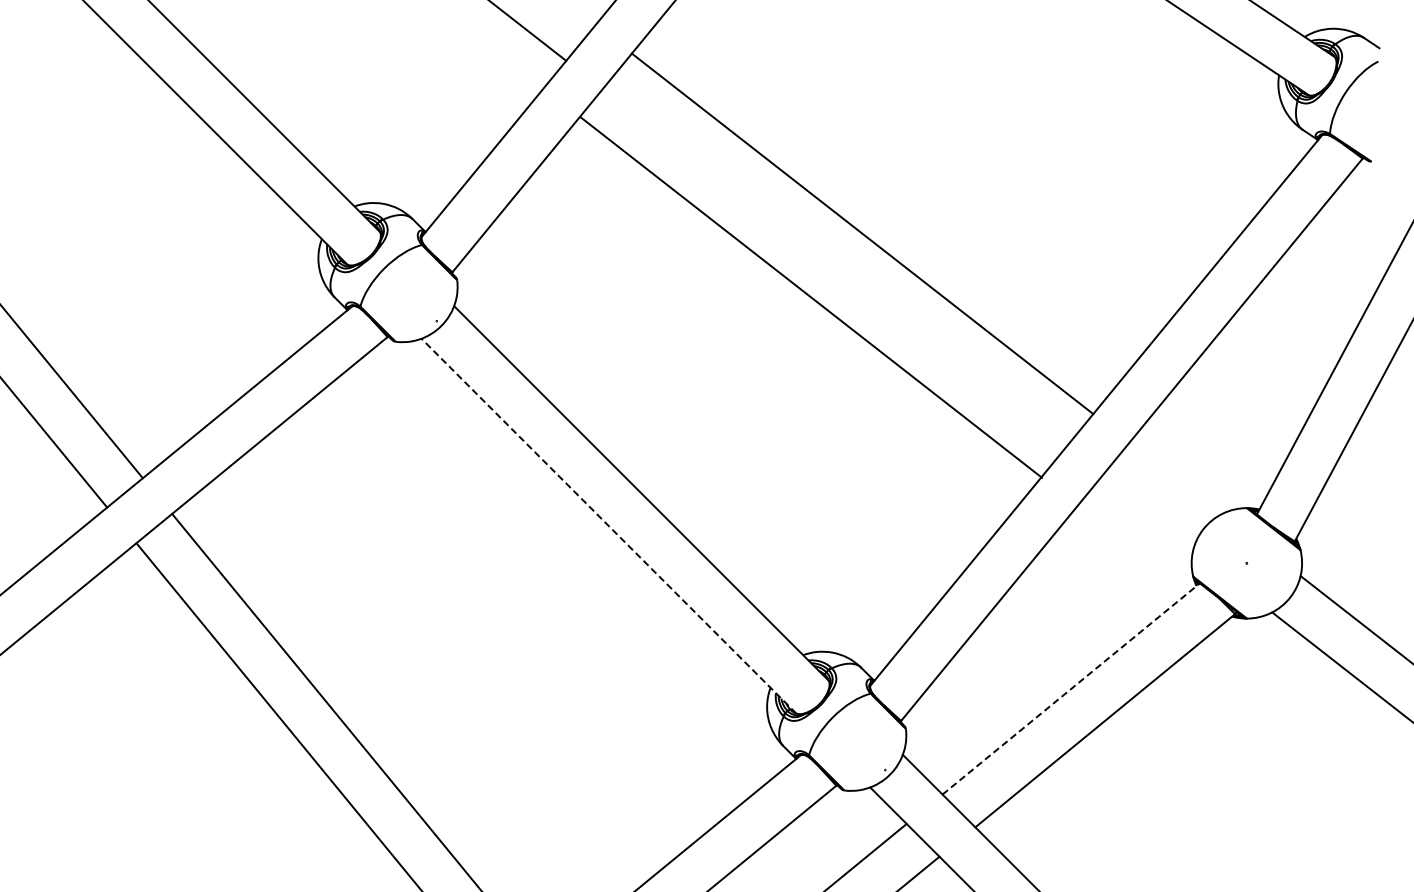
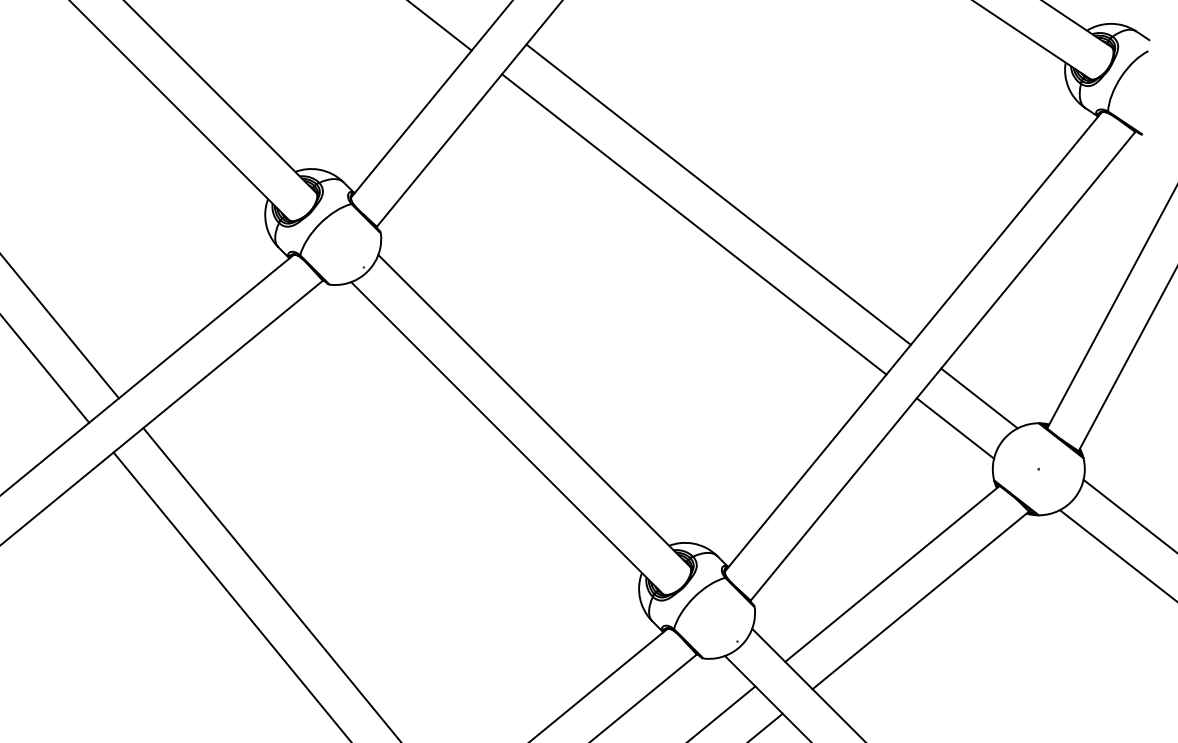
line: (811, 297) -> (694, 224), moved
line: (1175, 478) -> (979, 398), added
line: (1146, 514) -> (955, 428), added
line: (608, 526) -> (506, 438), dashed -> solid
line: (1071, 688) -> (892, 573), dashed -> solid

